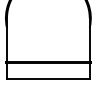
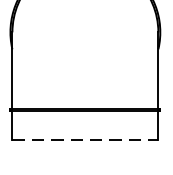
line: (48, 79) -> (85, 140), solid -> dashed

